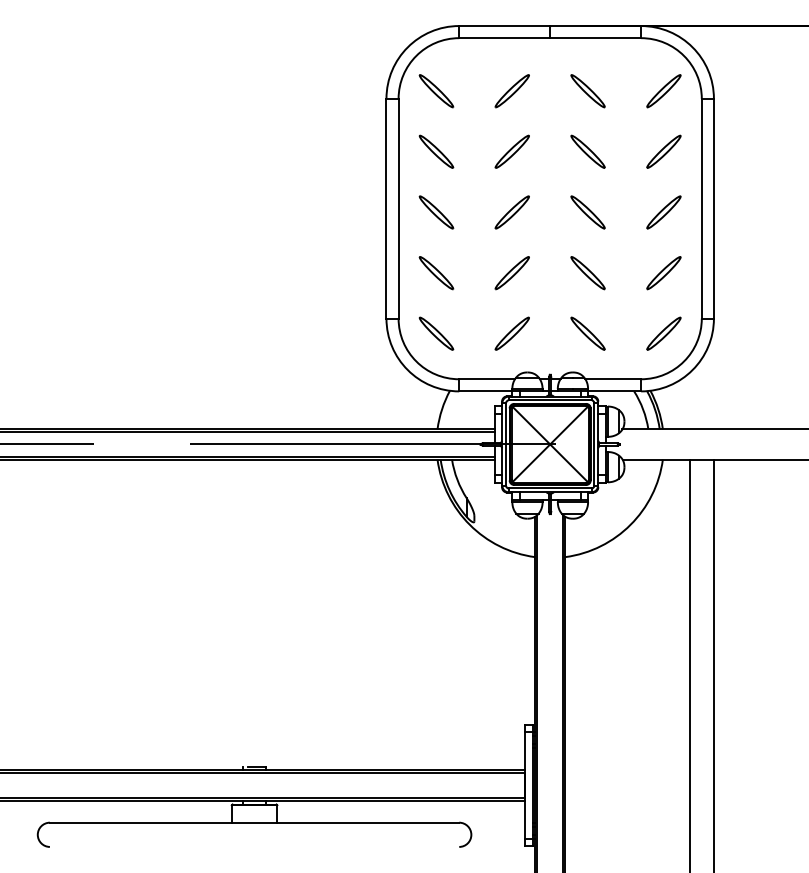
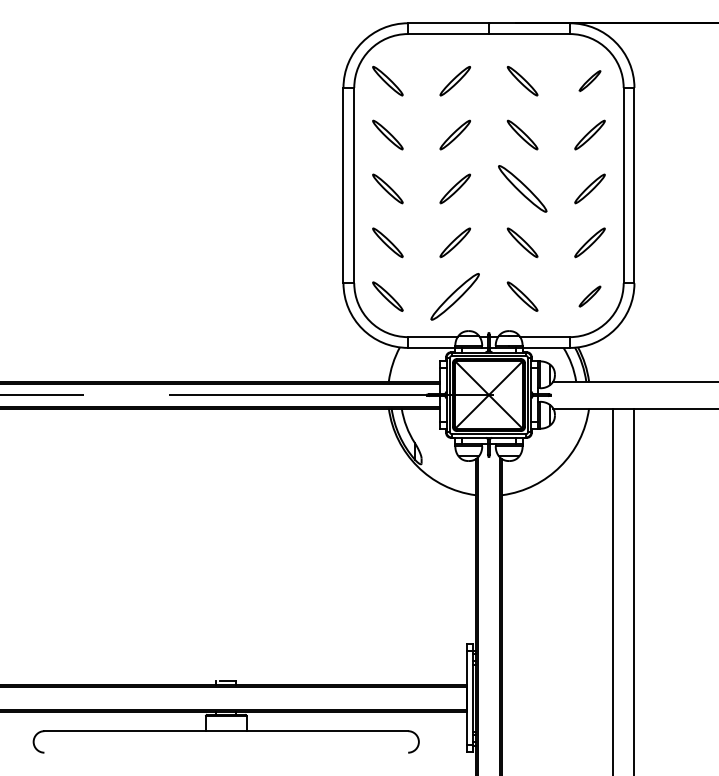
part: (663, 90) -> (589, 80), size x0.7
part: (587, 211) -> (522, 188), size x1.6
part: (512, 333) -> (455, 296), size x1.6
part: (663, 333) -> (589, 296), size x0.7

